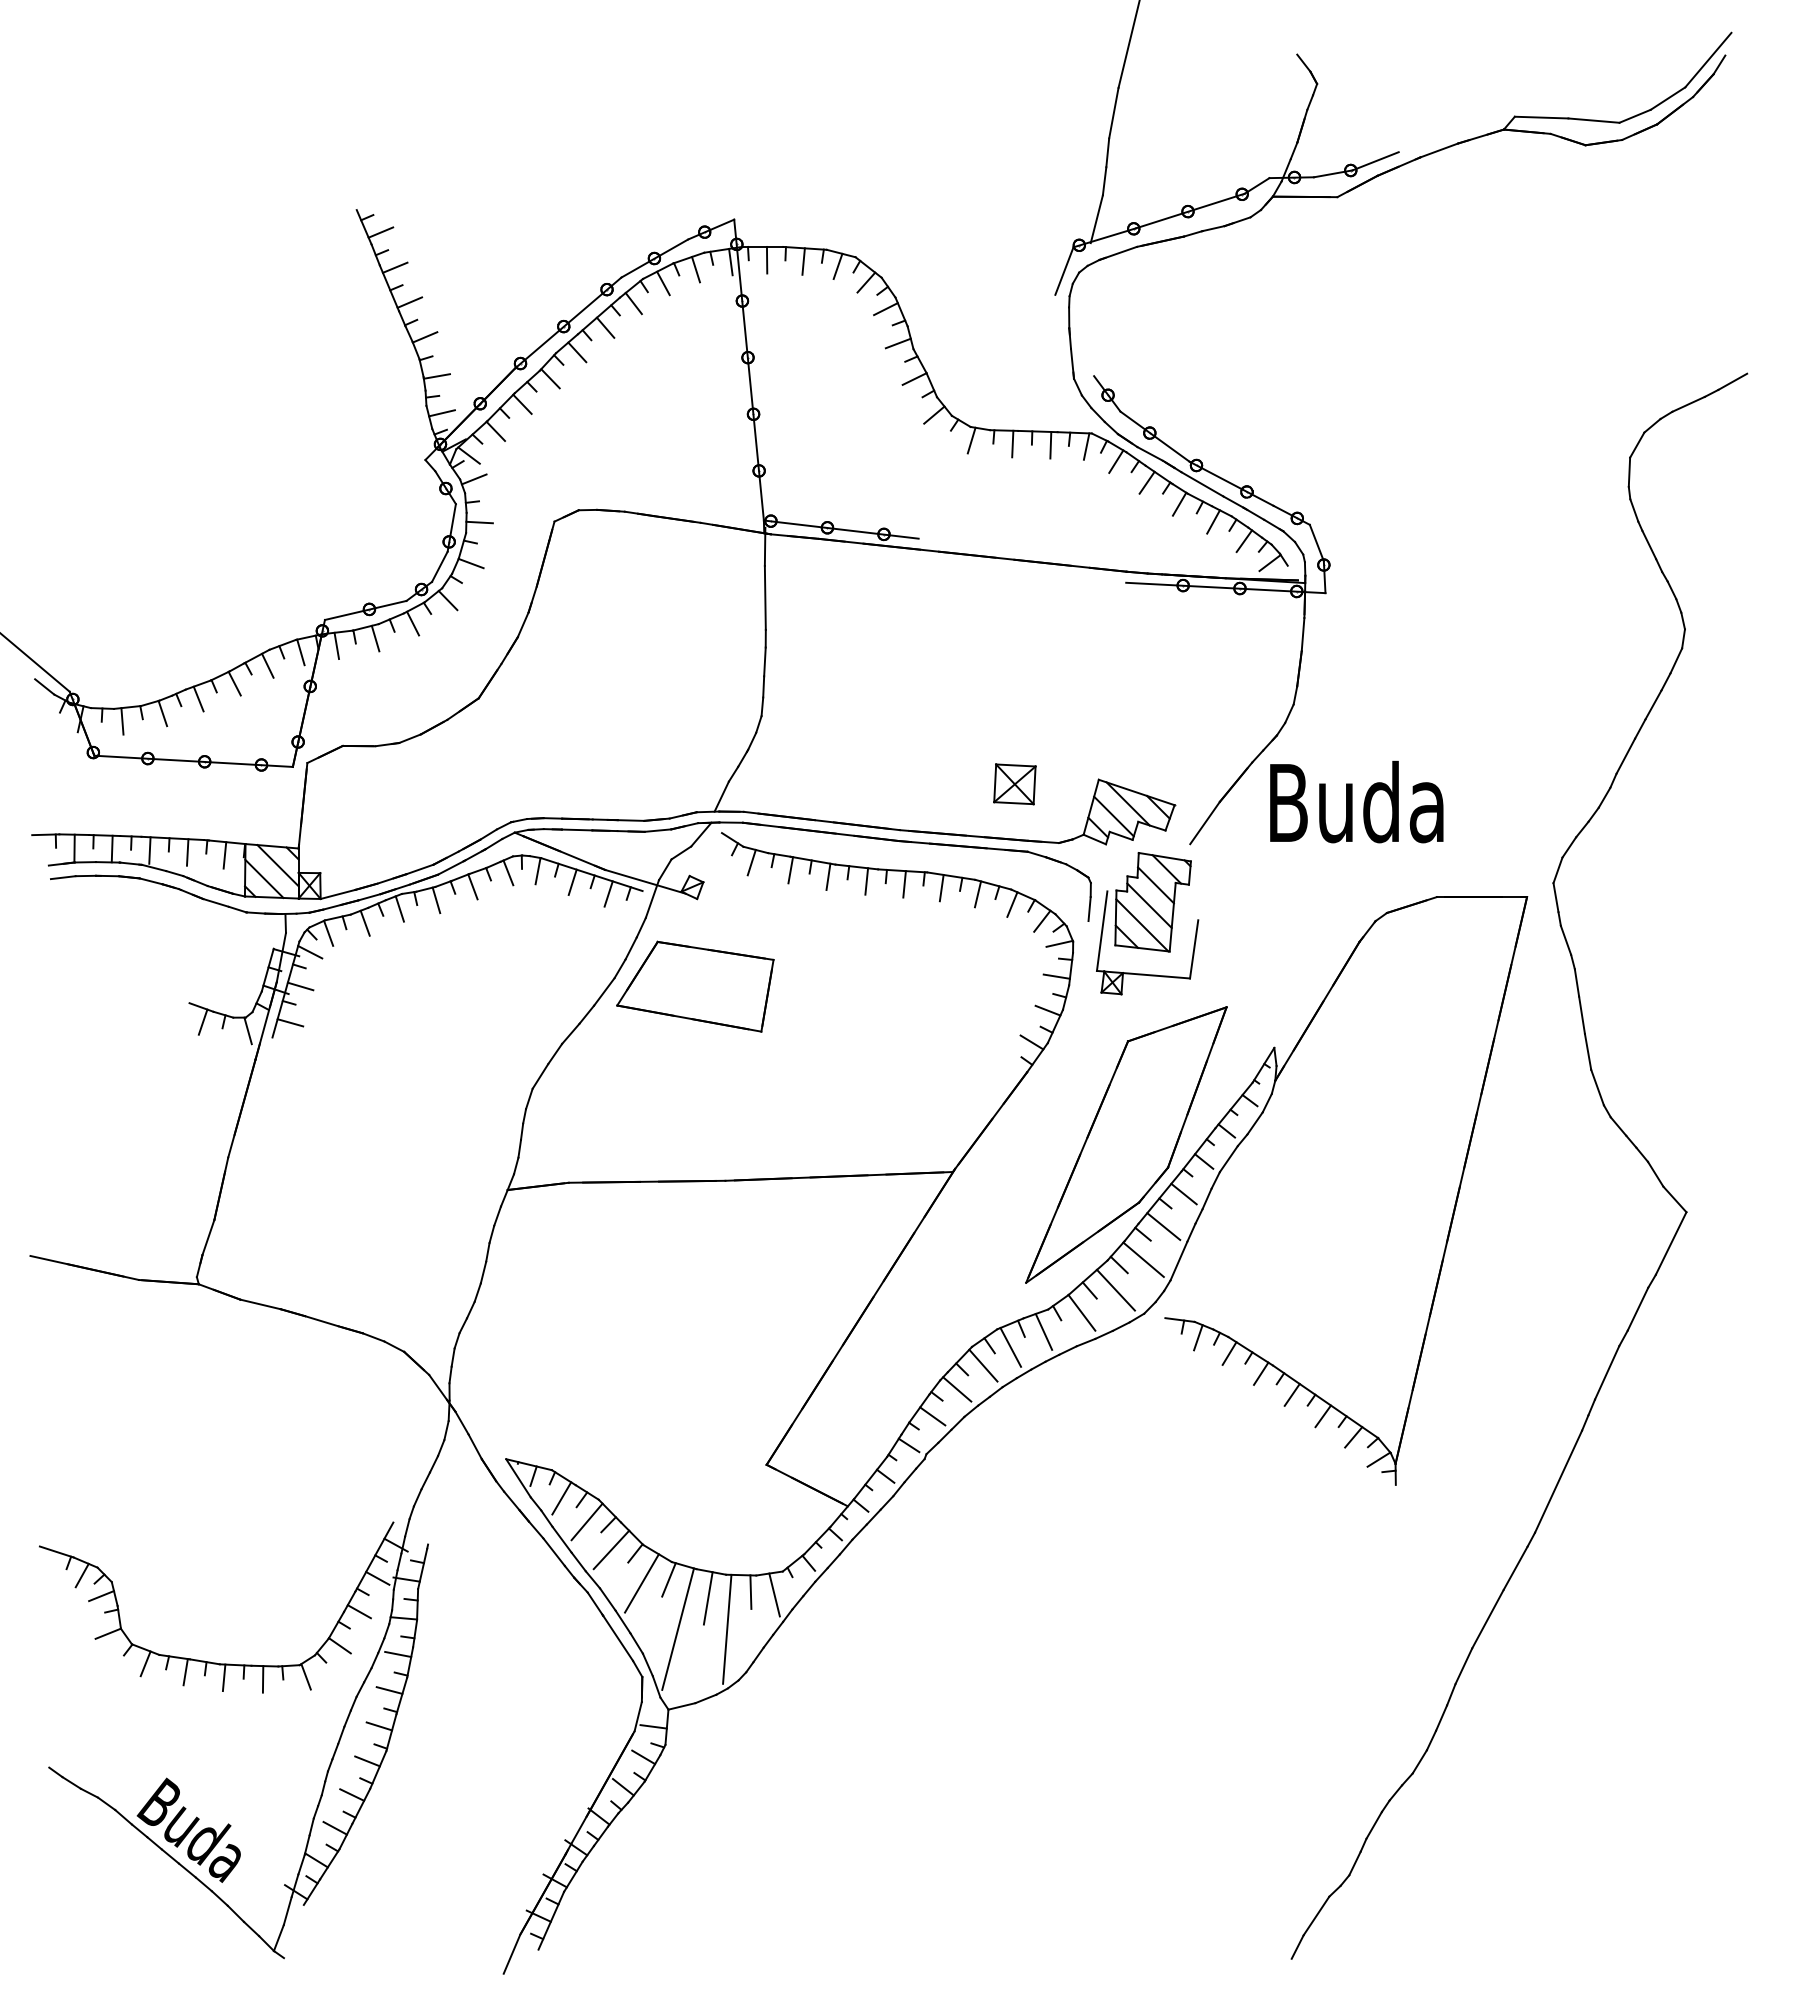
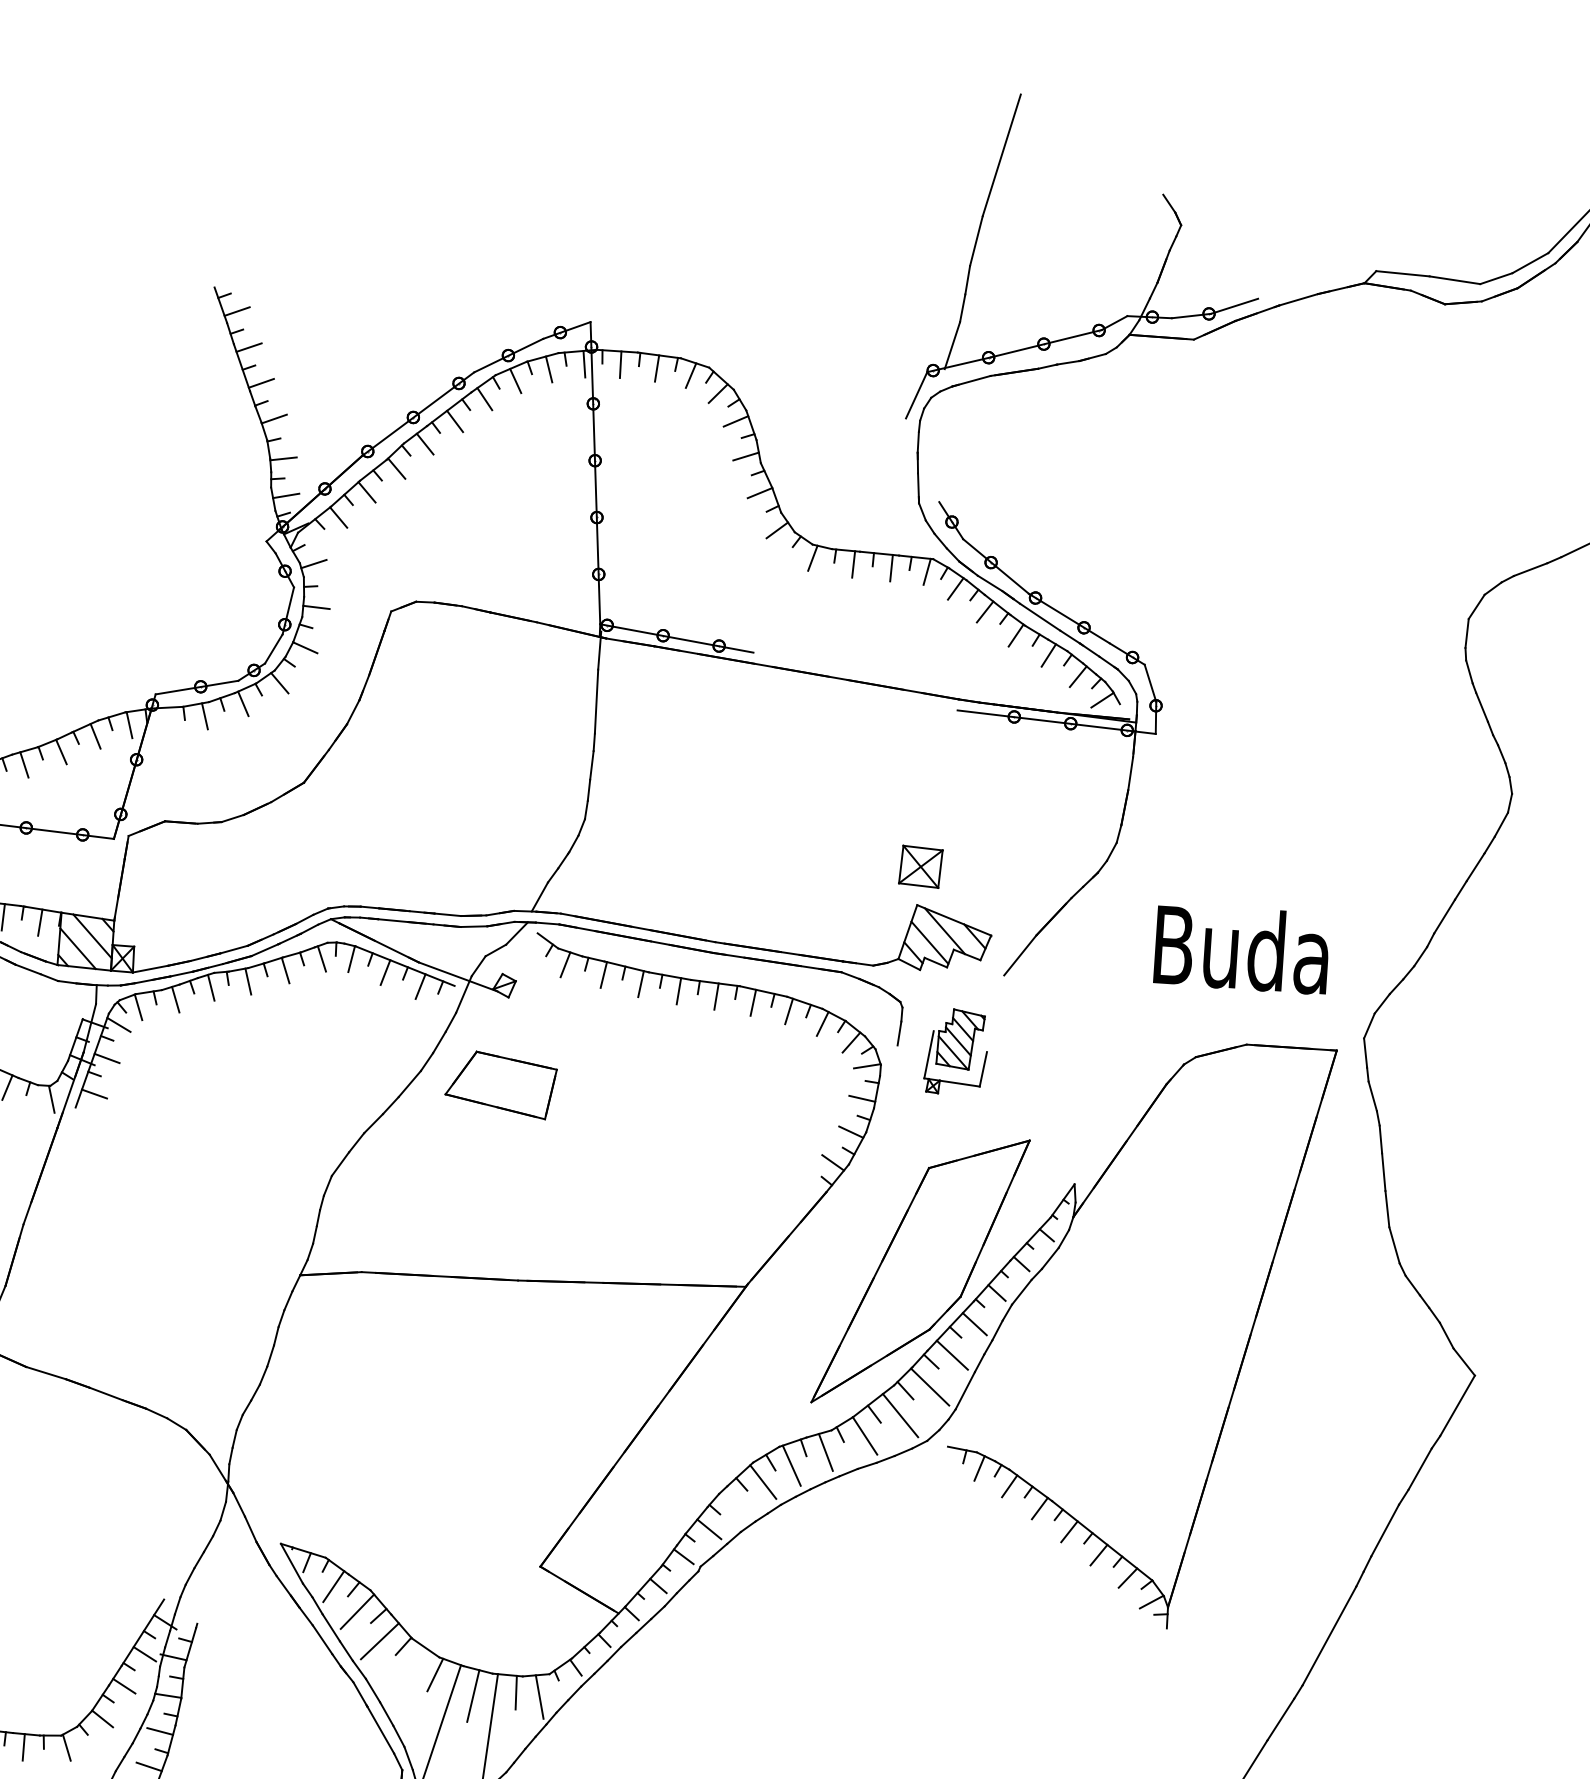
line: (468, 455) -> (309, 539), removed
line: (336, 645) -> (165, 720), removed
part: (1014, 784) -> (920, 866), moved
text: (1356, 801) -> (1241, 948), moved
part: (1147, 923) -> (956, 1051), size x0.6
part: (695, 986) -> (501, 1084), size x0.7
line: (957, 1389) -> (735, 1504), removed
line: (641, 1583) -> (407, 1676), removed

